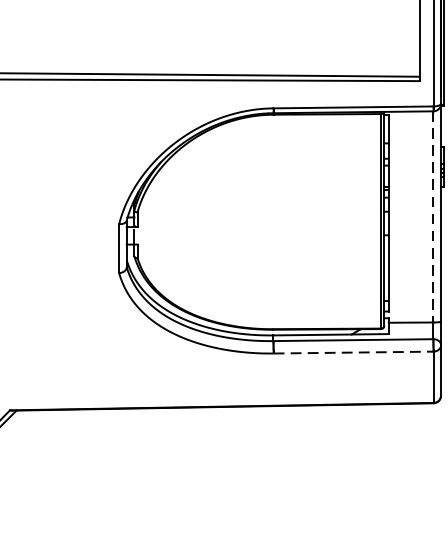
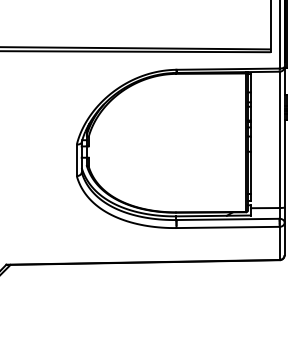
line: (433, 217) -> (279, 140), dashed -> solid
line: (354, 352) -> (228, 227), dashed -> solid

